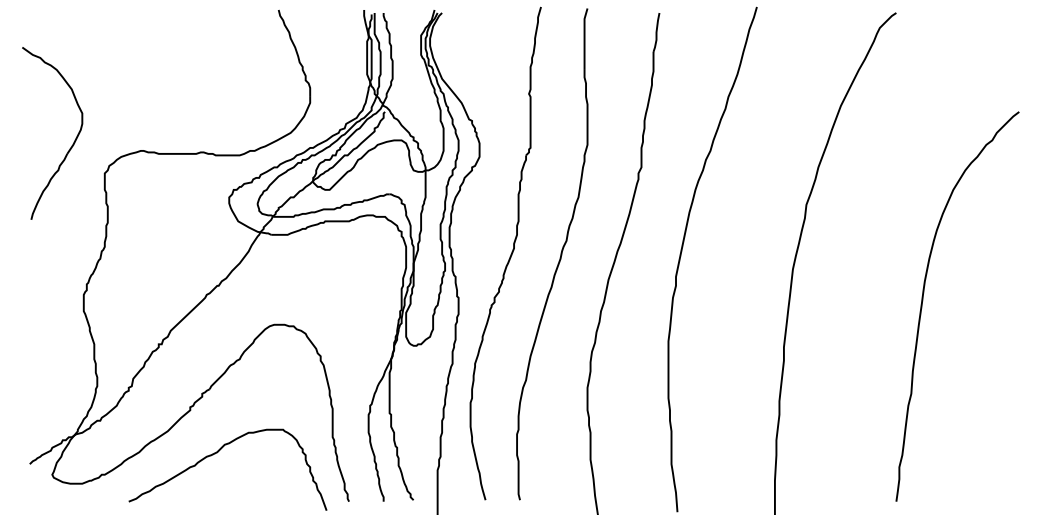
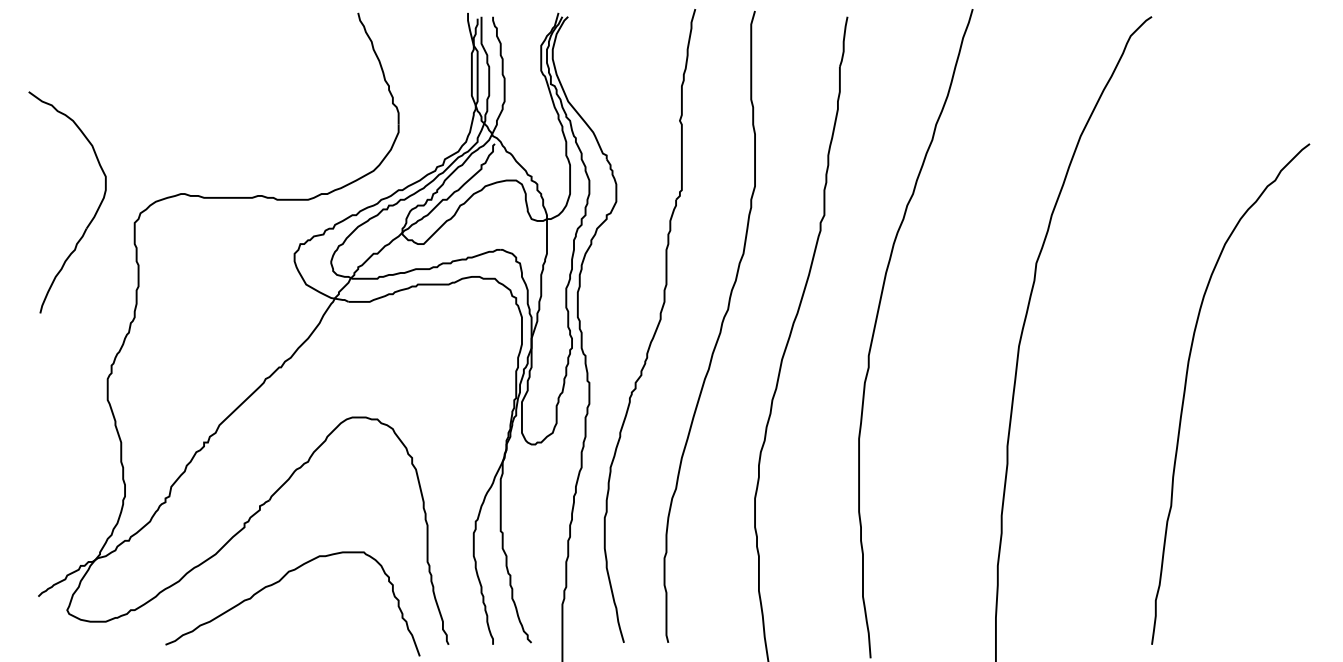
part: (71, 145) -> (91, 217), moved

